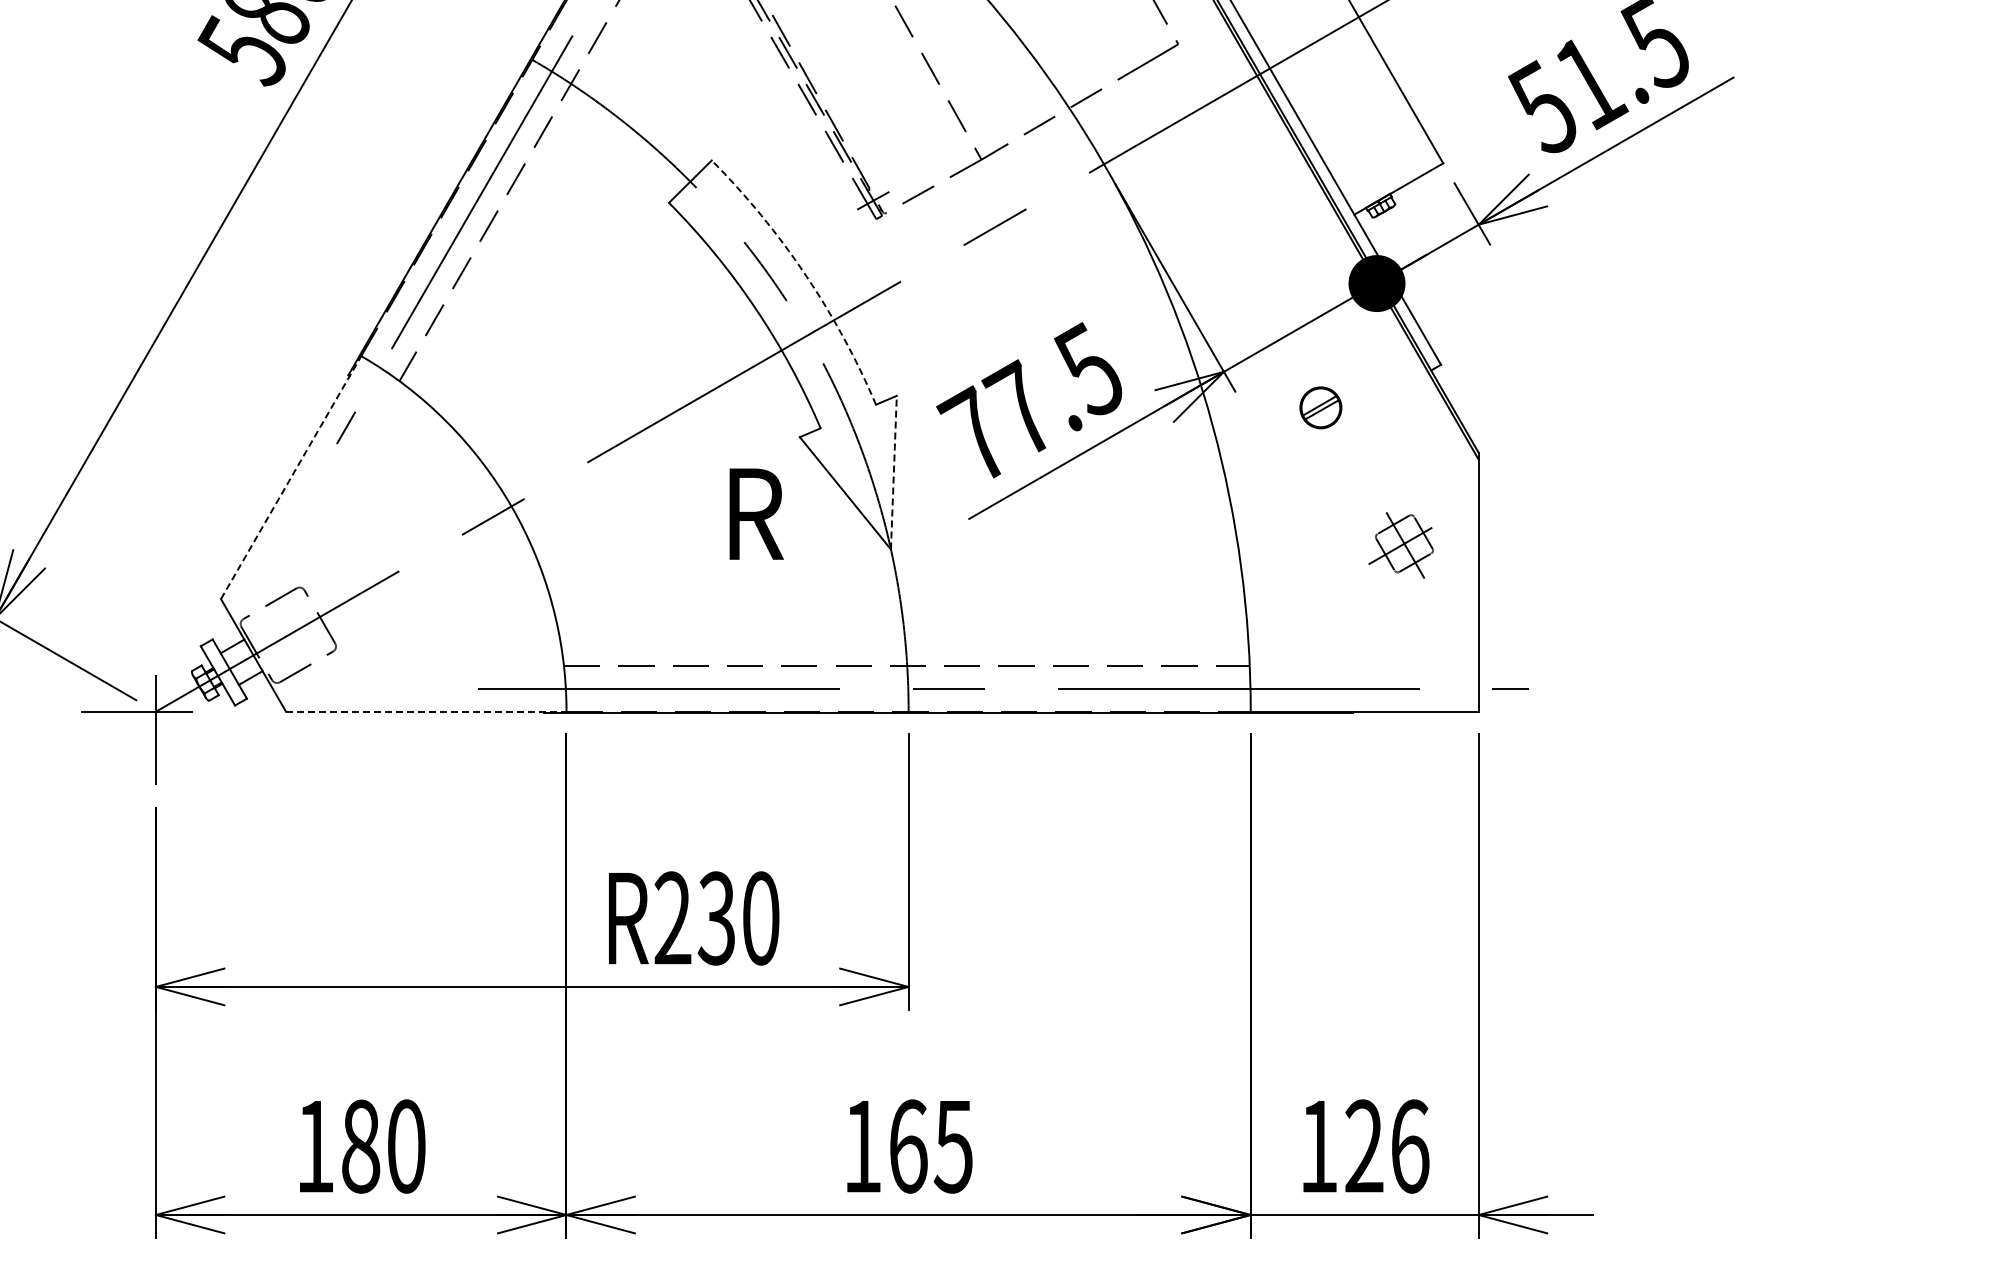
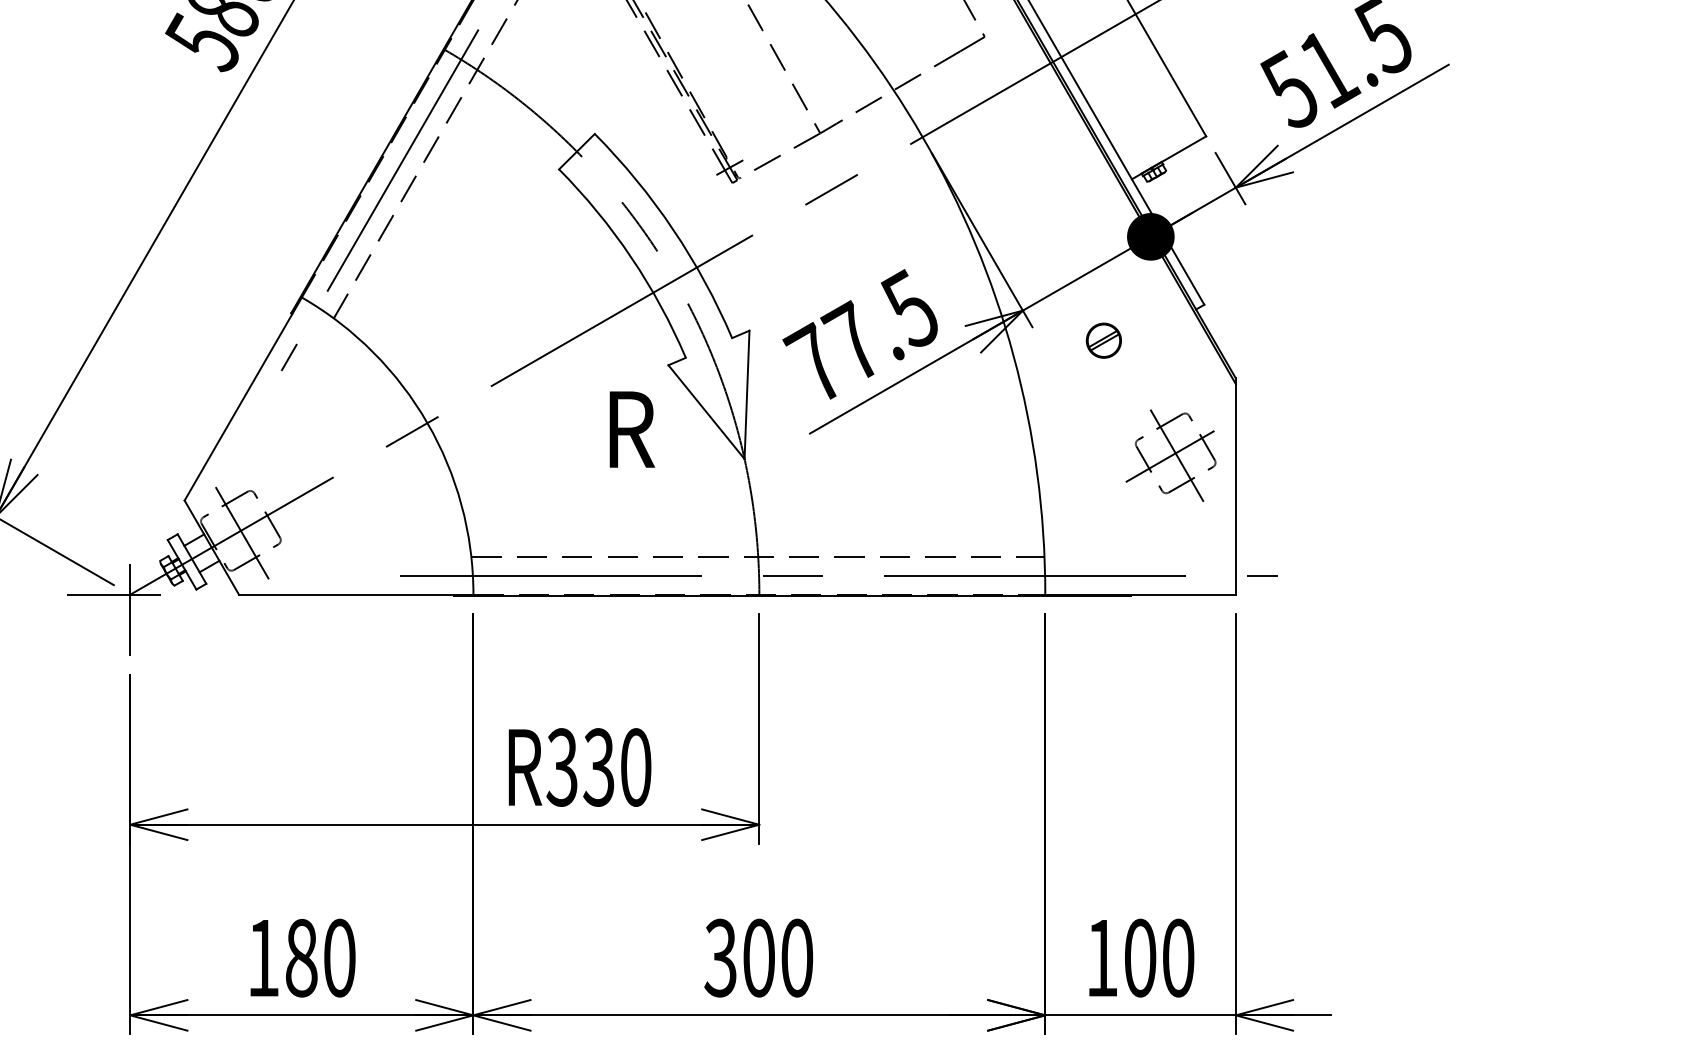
arc: (805, 274) -> (673, 229), dashed -> solid
line: (893, 472) -> (746, 394), dashed -> solid
line: (291, 477) -> (243, 398), dashed -> solid
part: (1400, 545) -> (1170, 455), size x1.67
line: (289, 638) -> (241, 533), added
line: (426, 711) -> (356, 594), dashed -> solid
text: (672, 918) -> (562, 767), R230 -> R330
text: (907, 1146) -> (758, 958), 165 -> 300
text: (1387, 1146) -> (1159, 958), 126 -> 100

